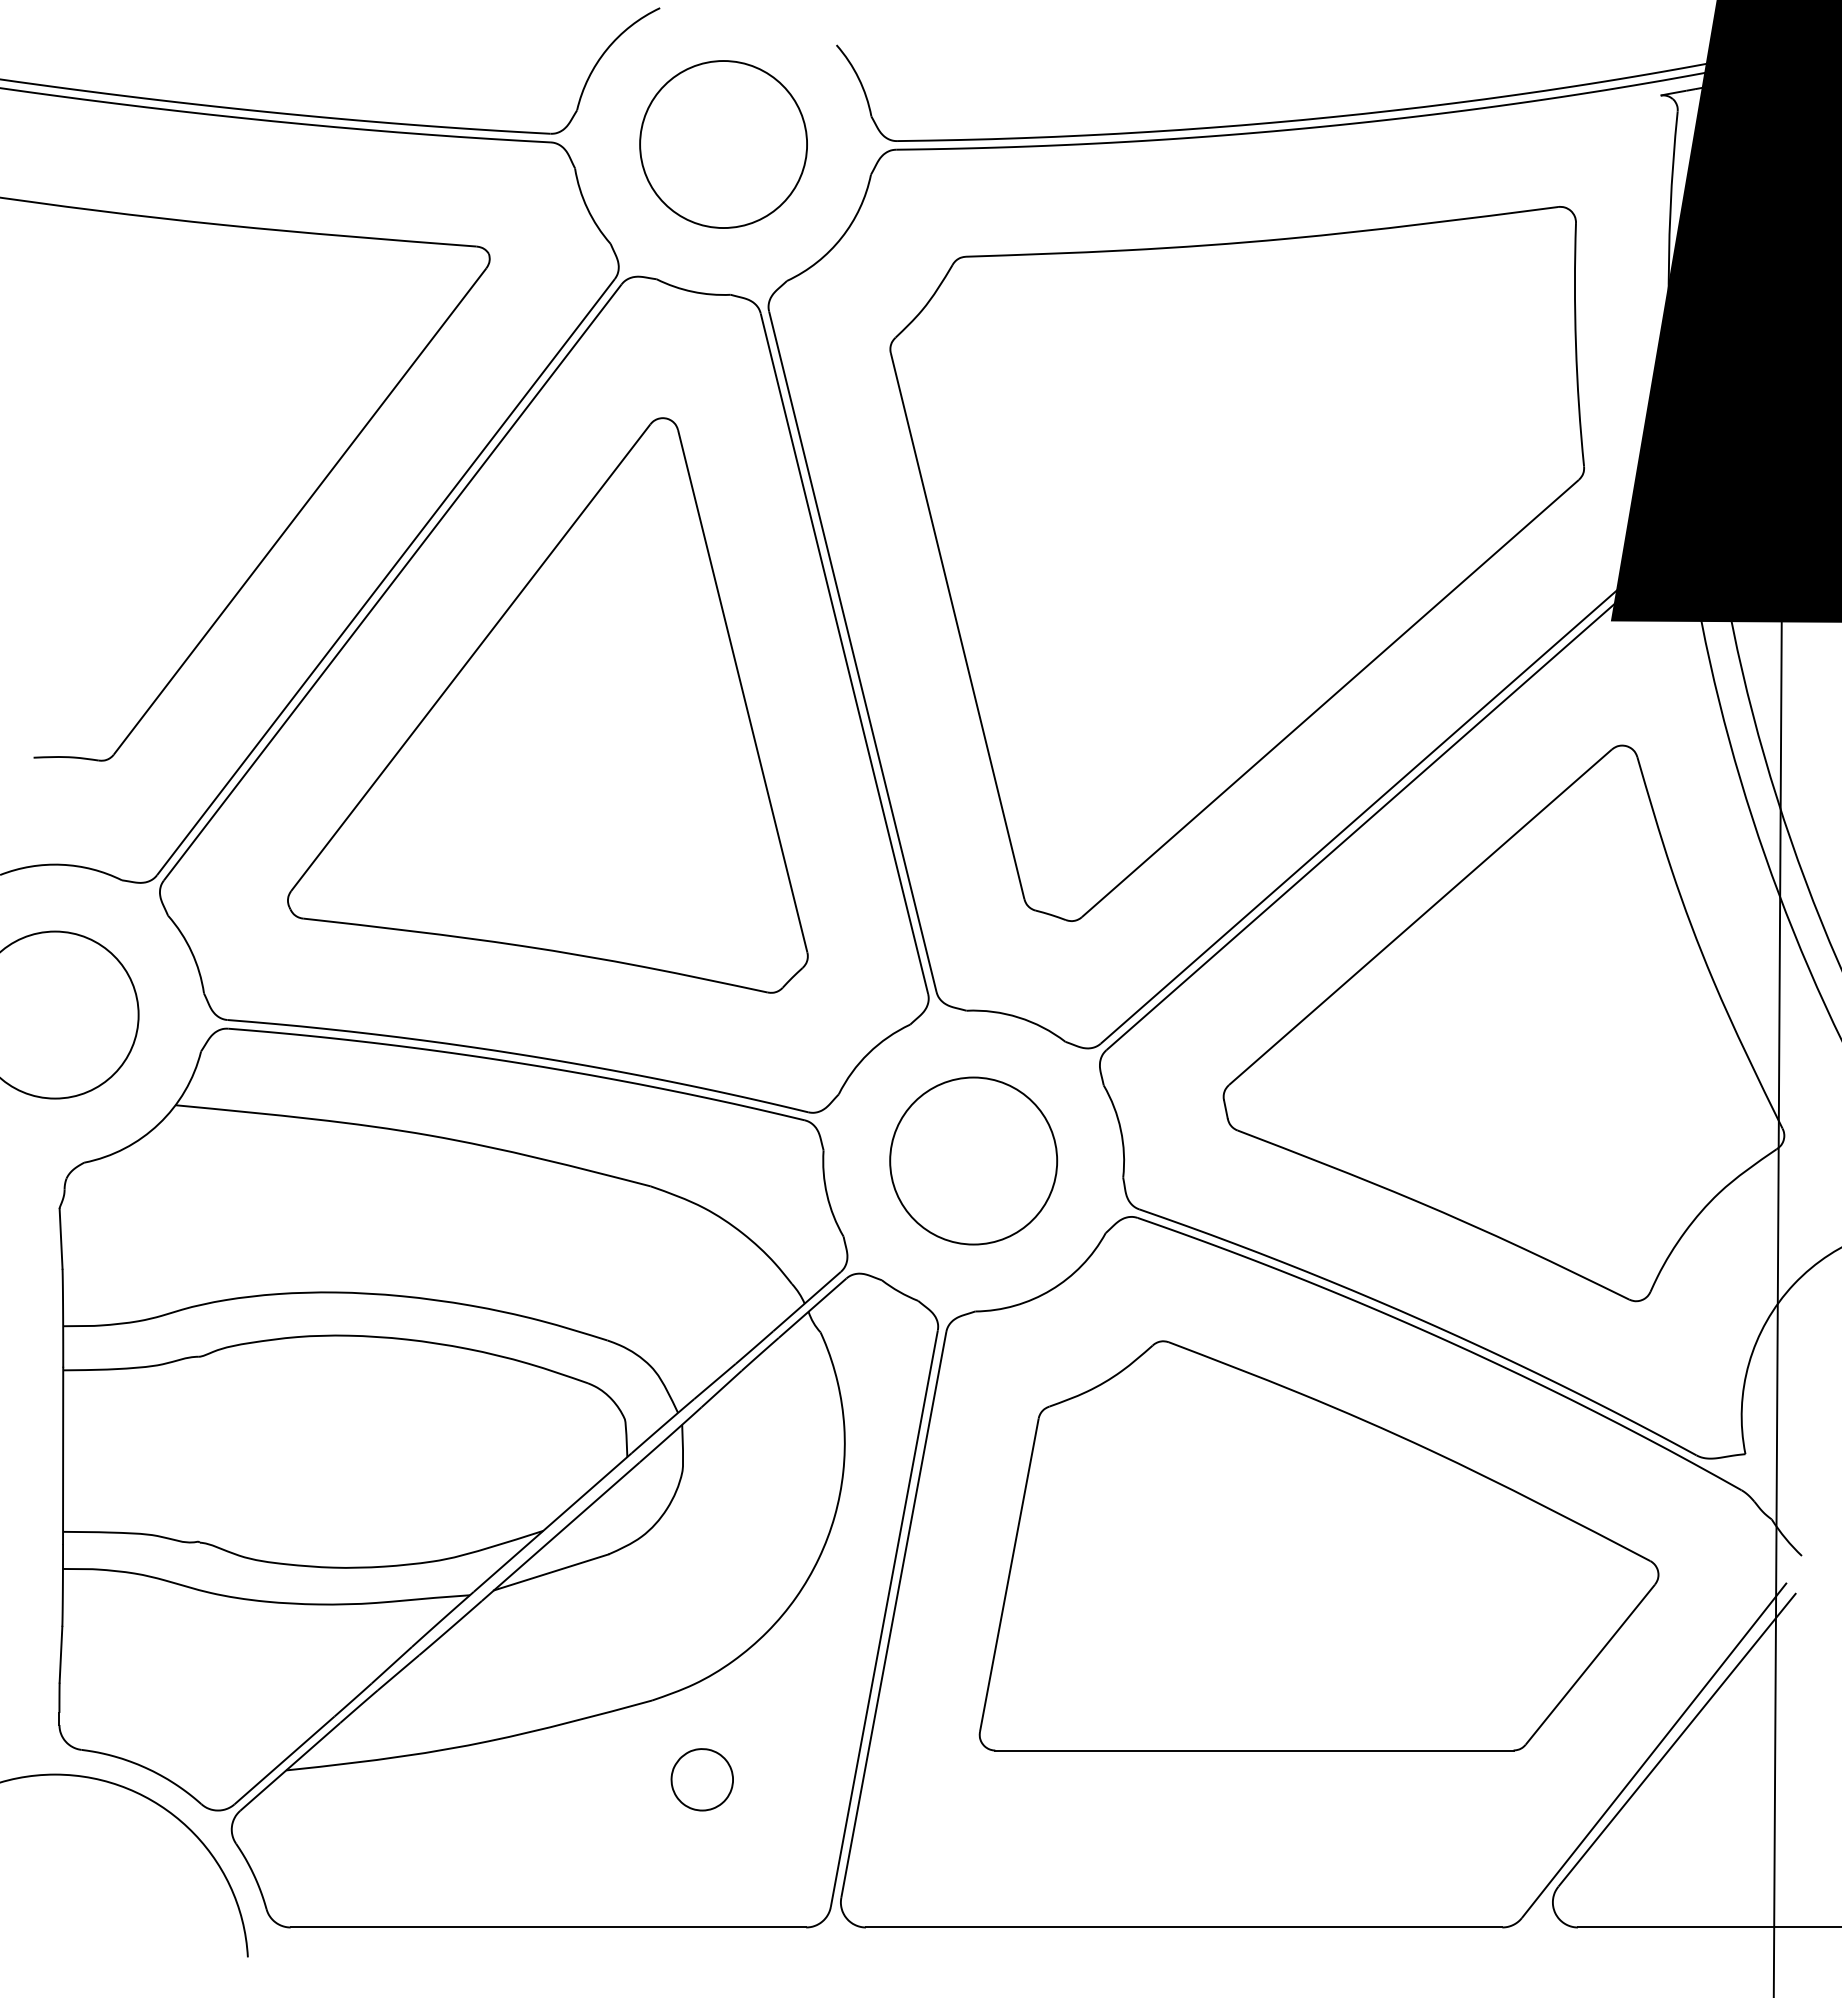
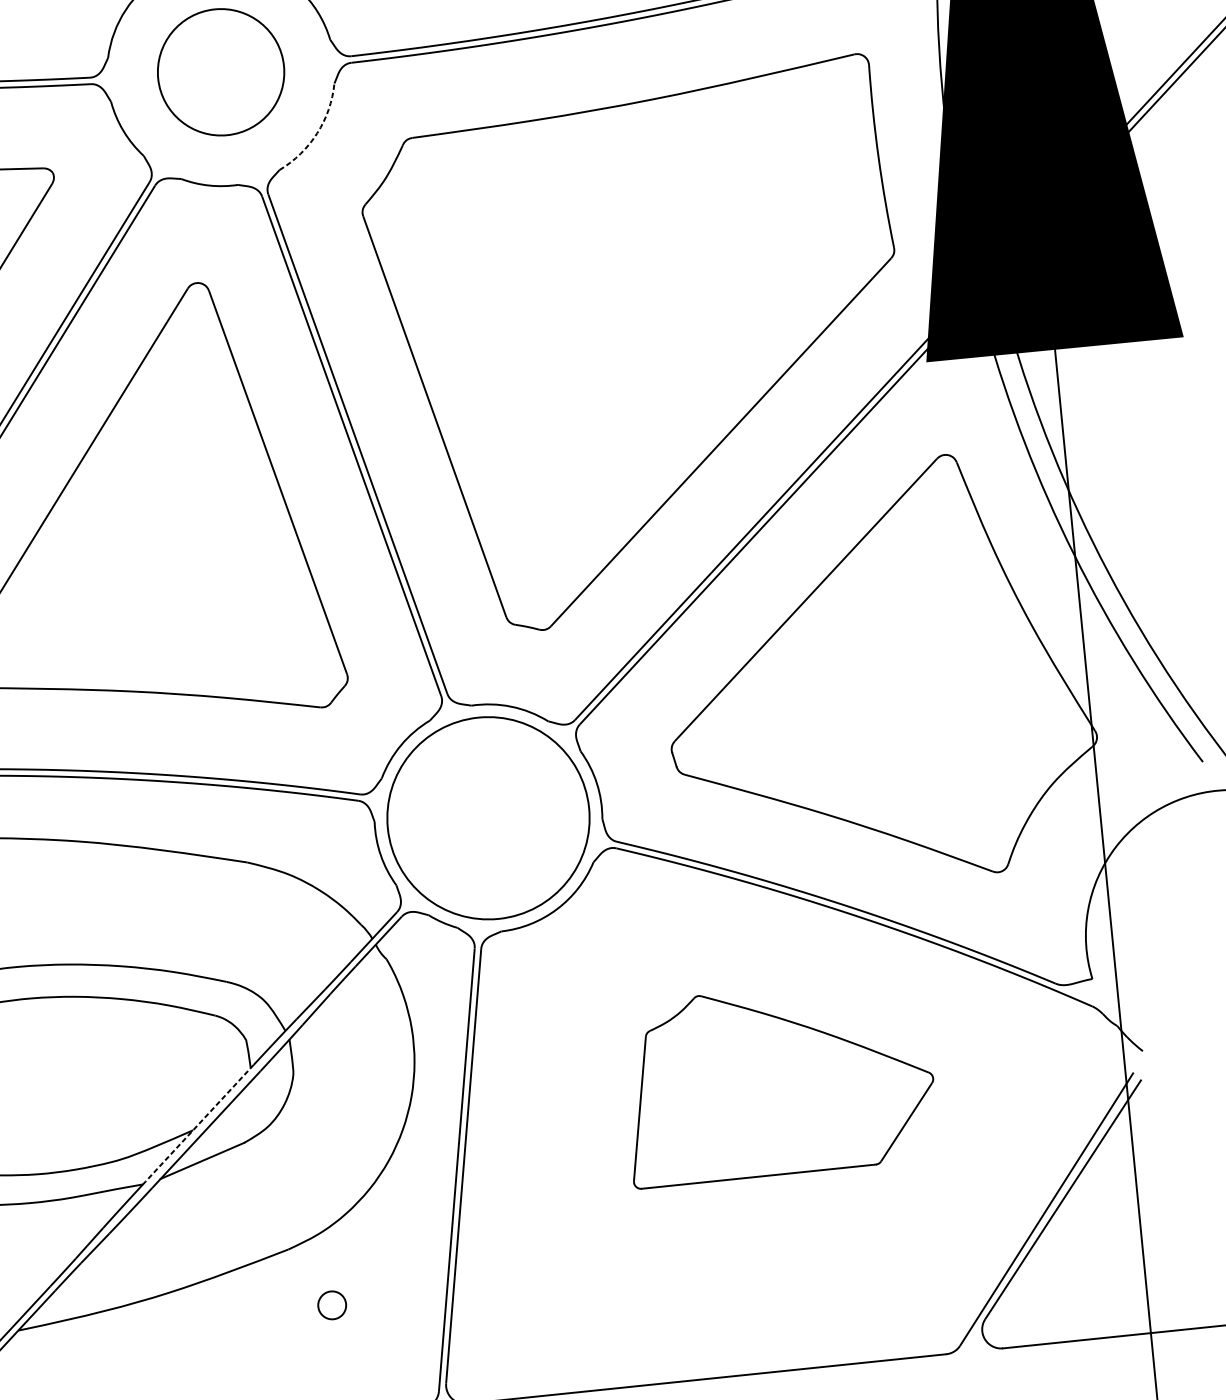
arc: (841, 237) -> (317, 133), solid -> dashed
circle: (973, 1160) -> (488, 817), size x1.6
line: (552, 1523) -> (199, 1123), solid -> dashed
part: (1318, 1545) -> (778, 1080), size x0.6
part: (701, 1779) -> (331, 1305), size x0.6

